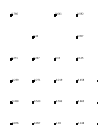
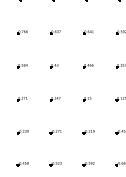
part: (35, 14) -> (54, 32), added
part: (13, 36) -> (21, 66), added
part: (57, 36) -> (87, 66), added

